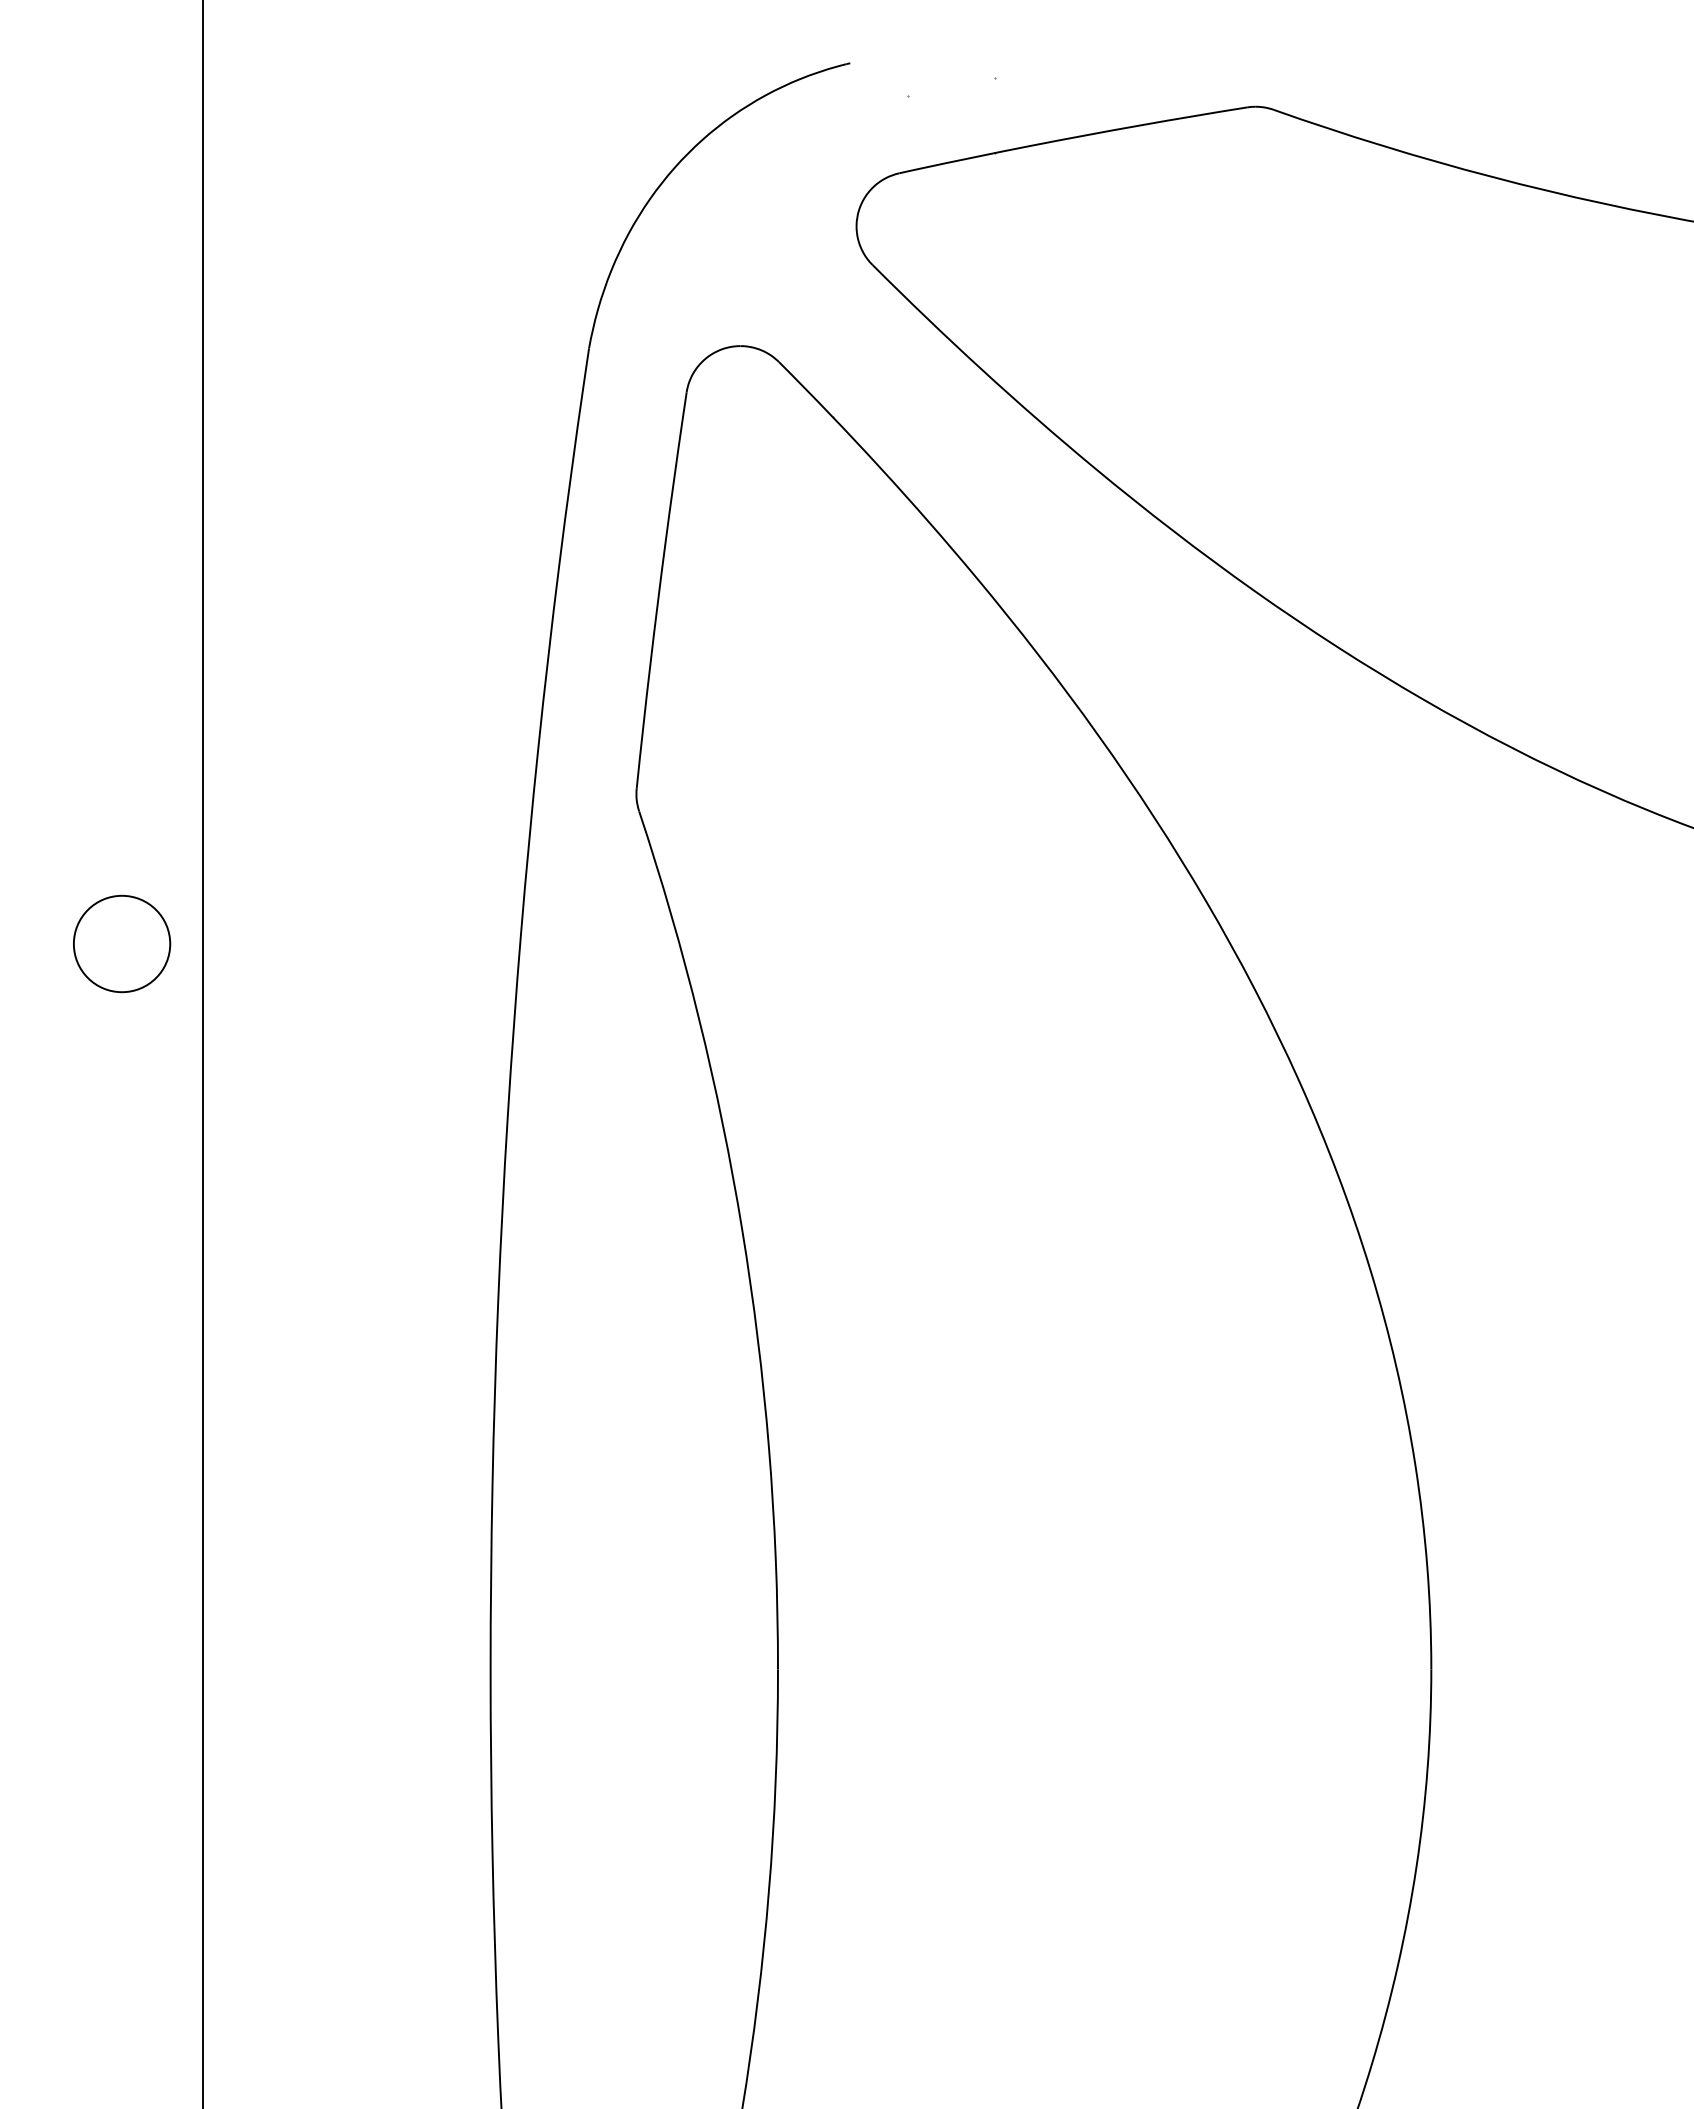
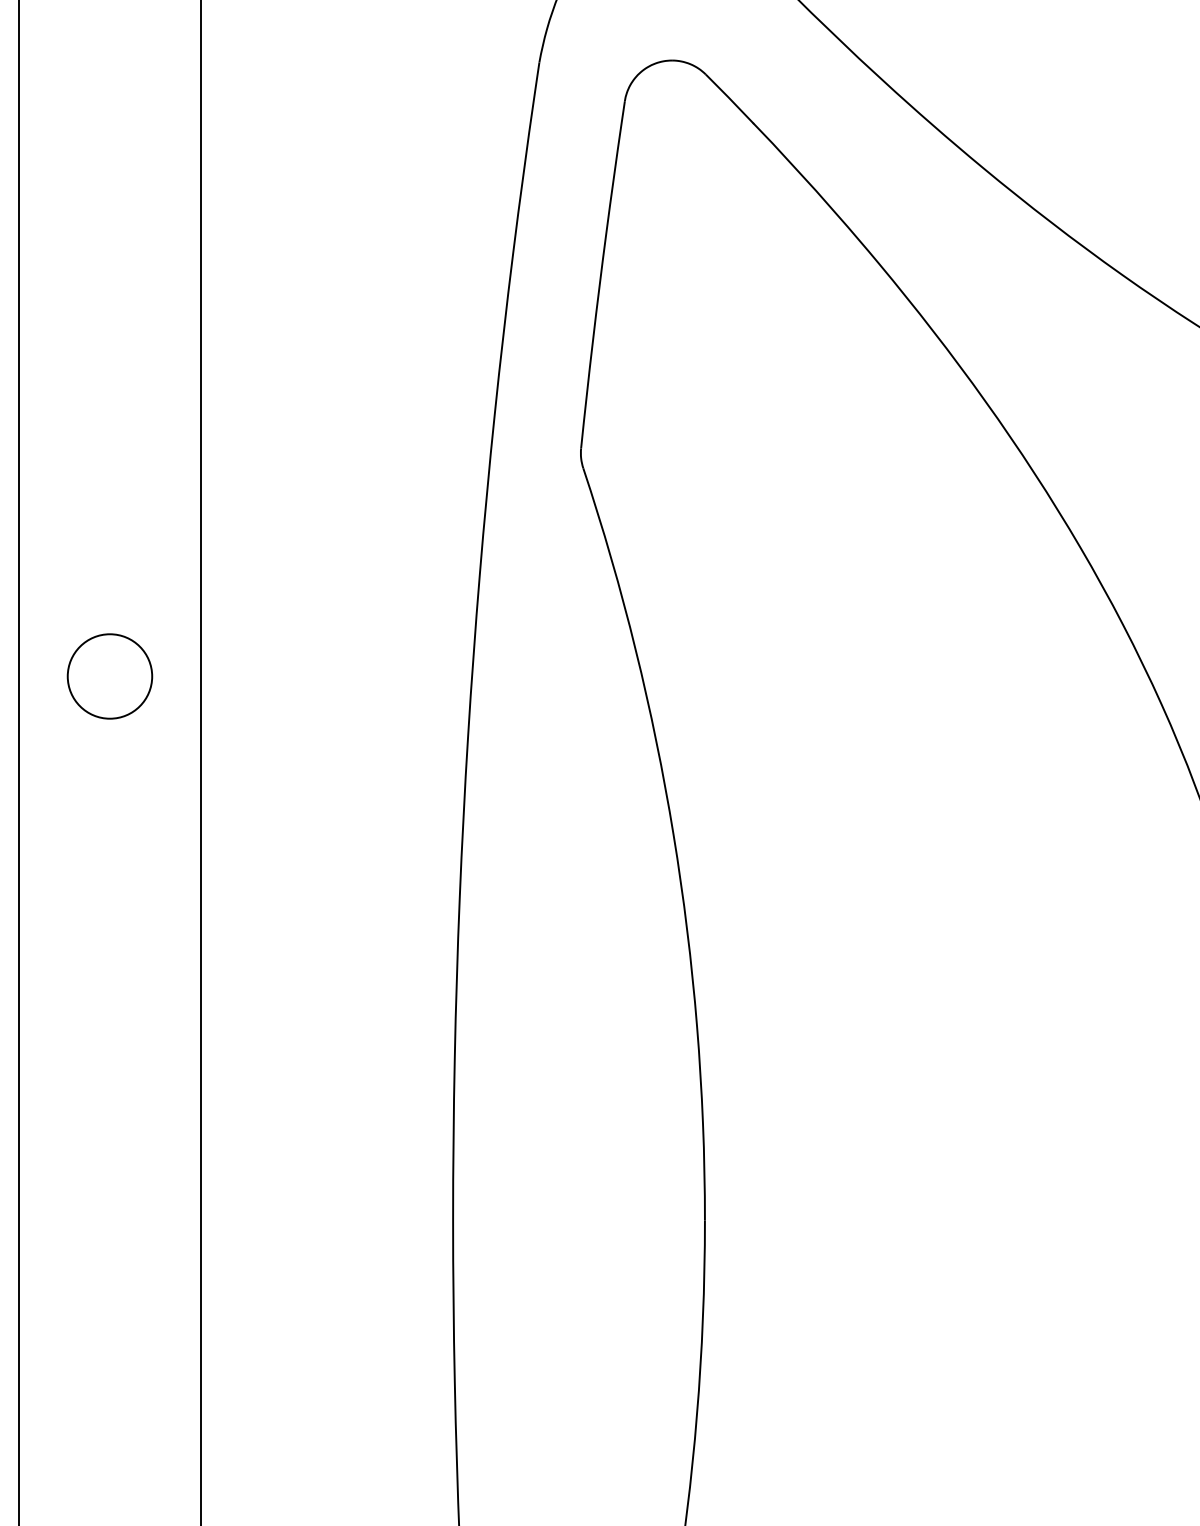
part: (122, 943) -> (110, 676), moved

